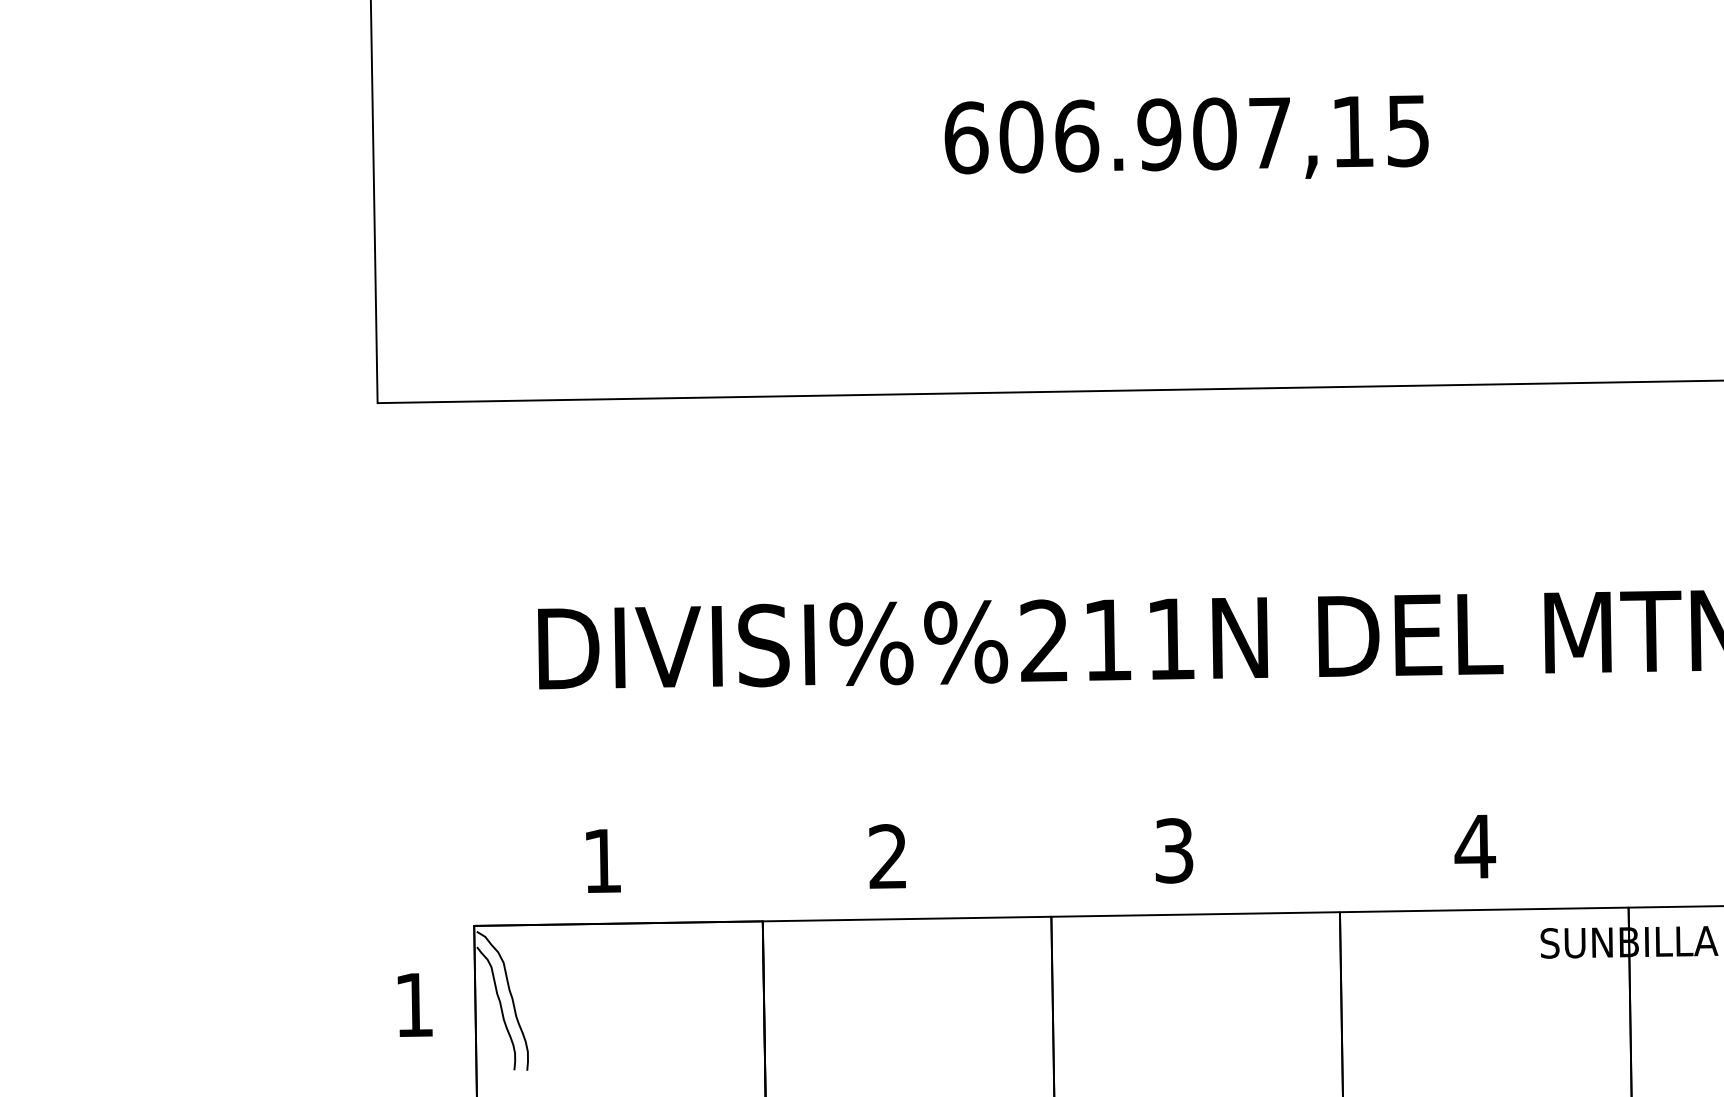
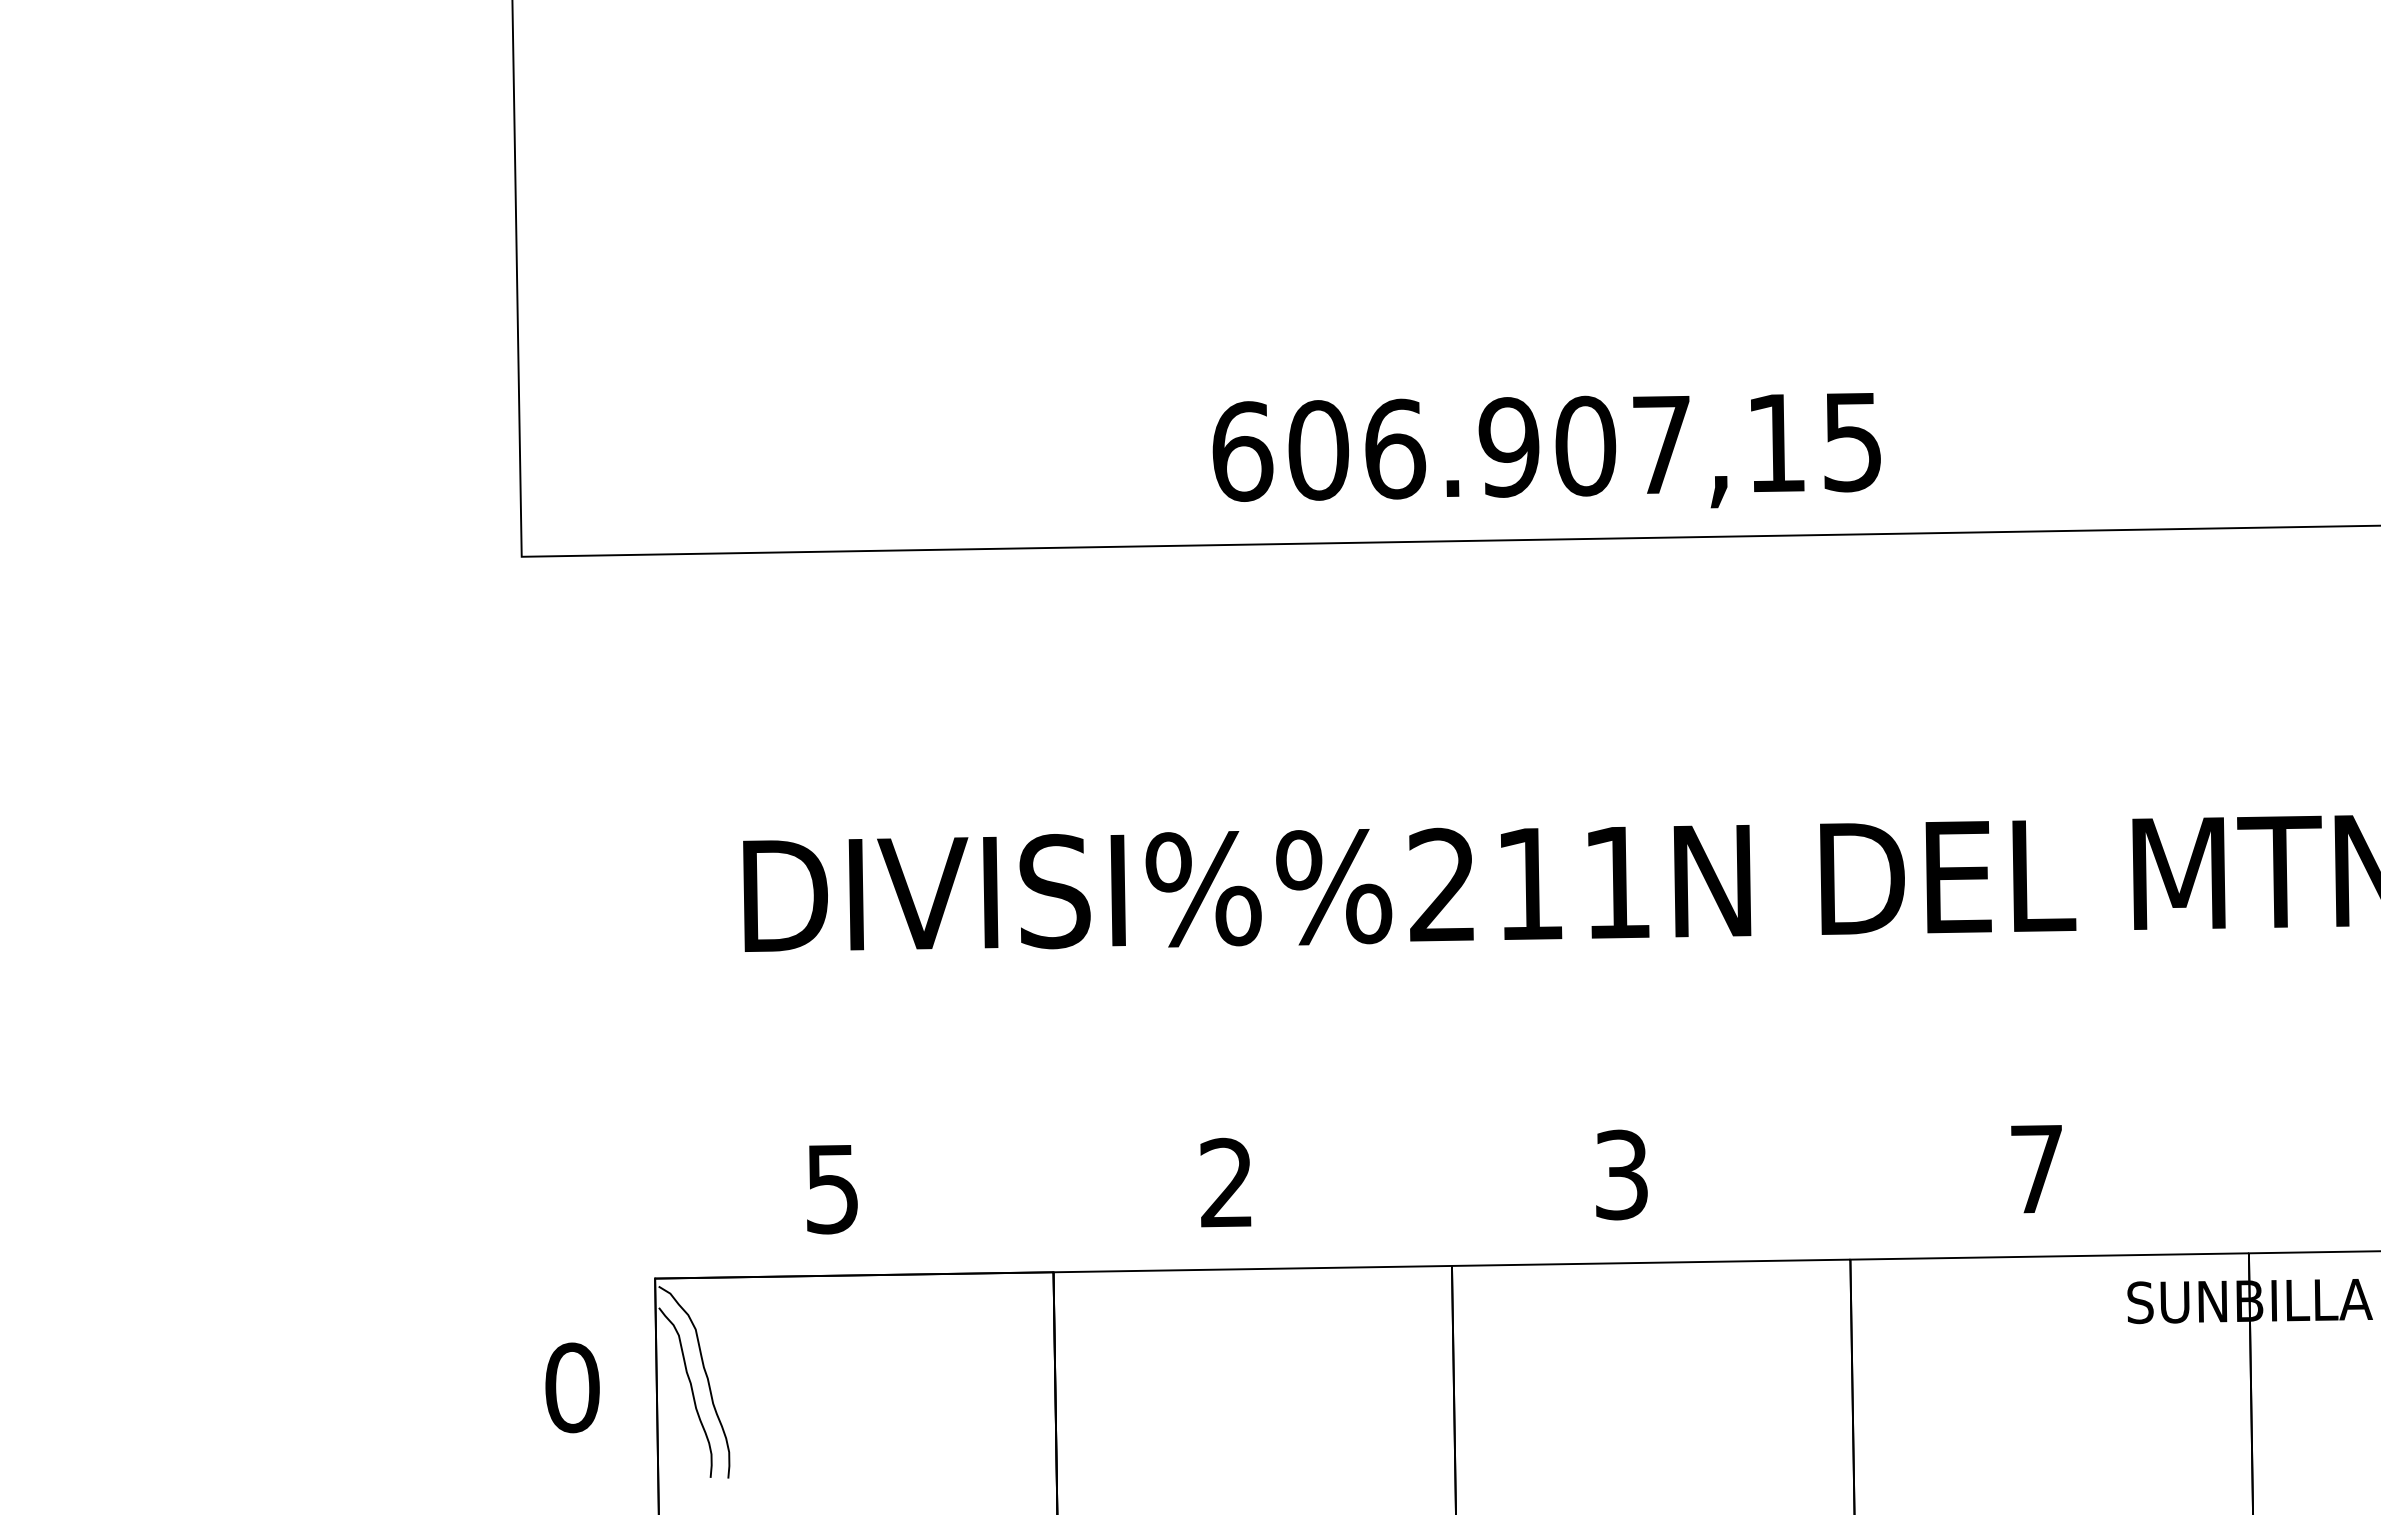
text: (1186, 137) -> (1546, 450), moved
text: (1474, 846) -> (2036, 1169), 4 -> 7
text: (602, 861) -> (832, 1189), 1 -> 5
text: (414, 1004) -> (572, 1387), 1 -> 0

